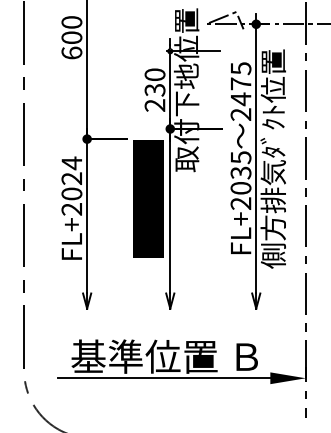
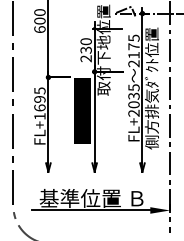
text: (240, 99) -> (133, 55), 2475 -> 2175
text: (71, 185) -> (39, 103), FL+2024 -> FL+1695

